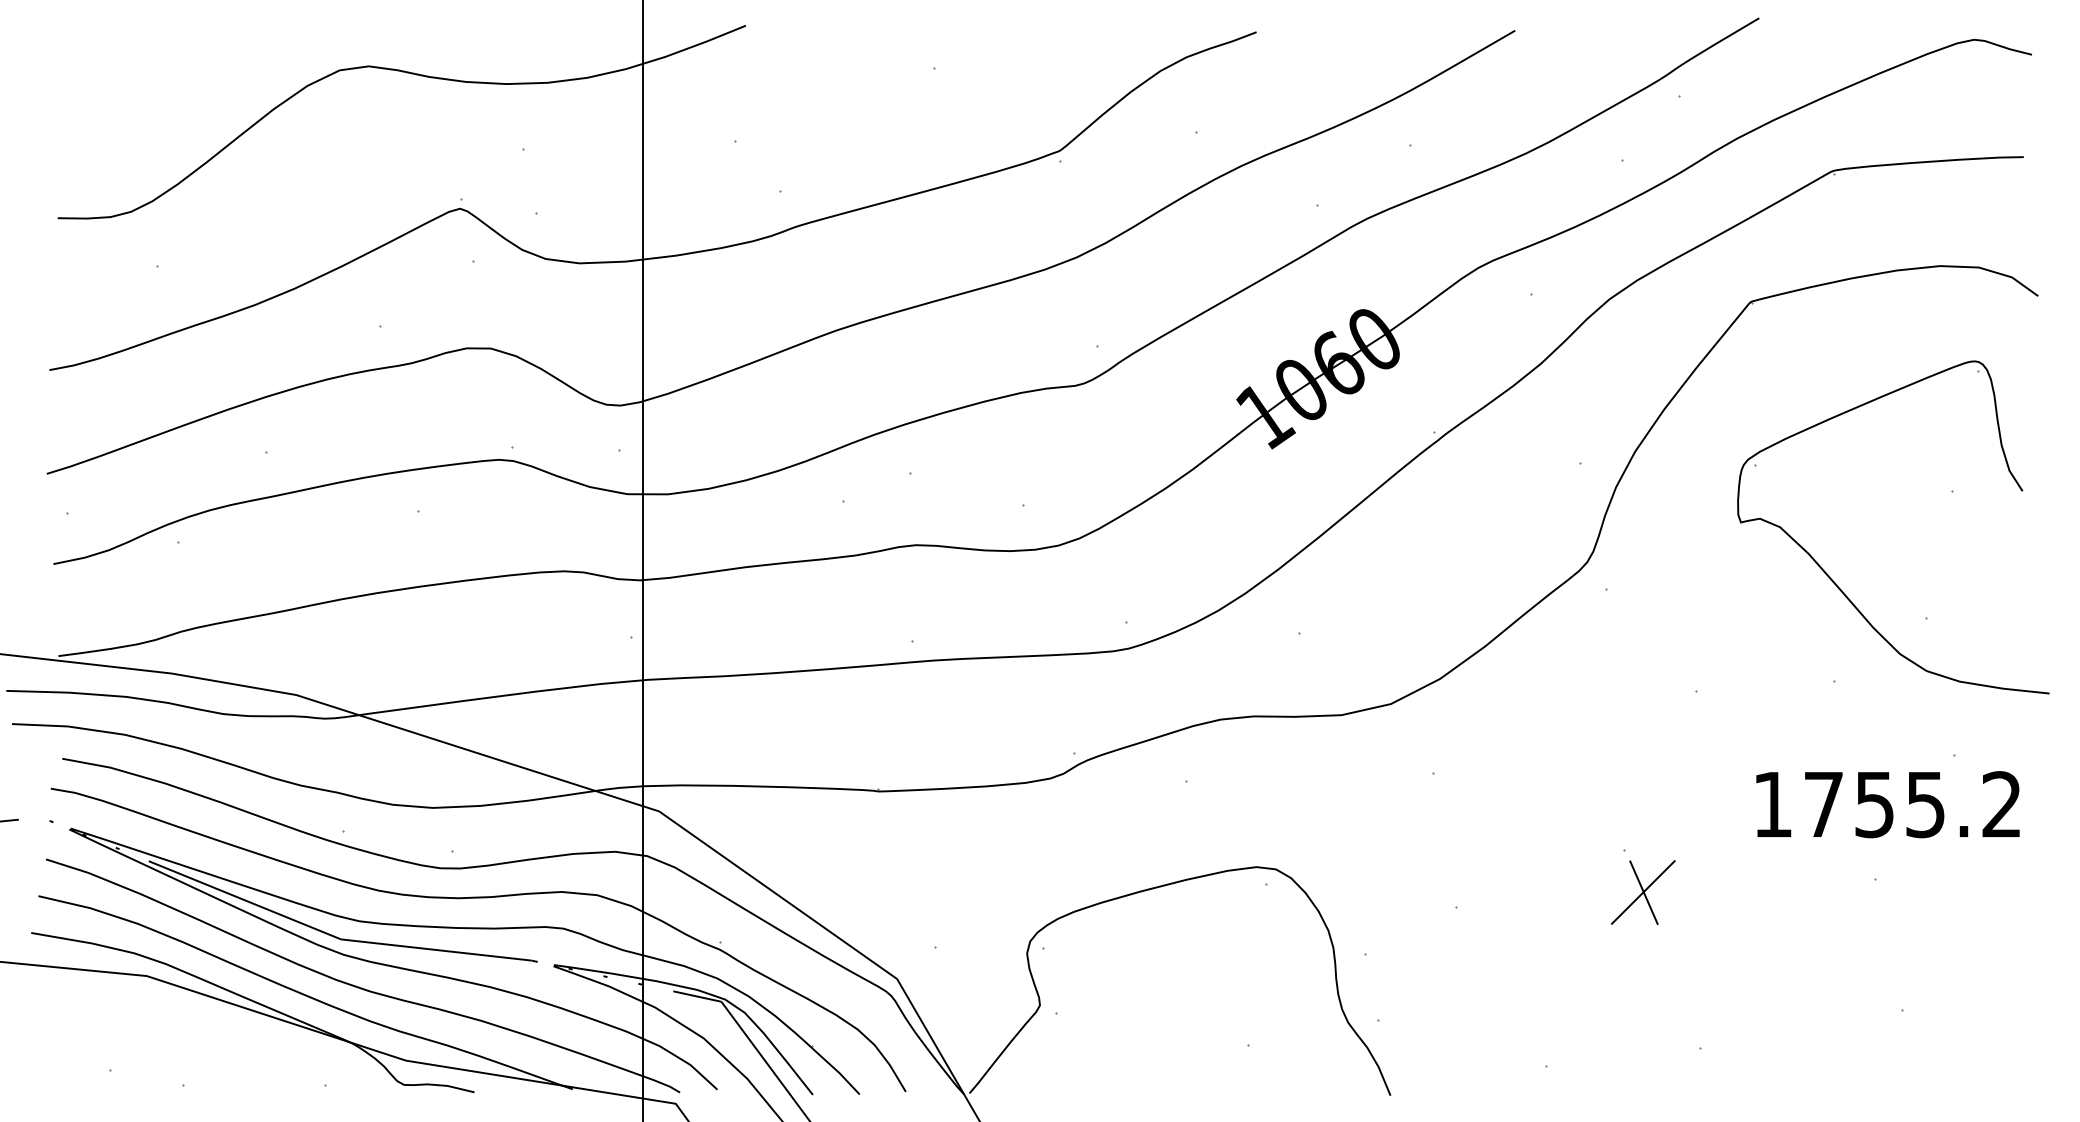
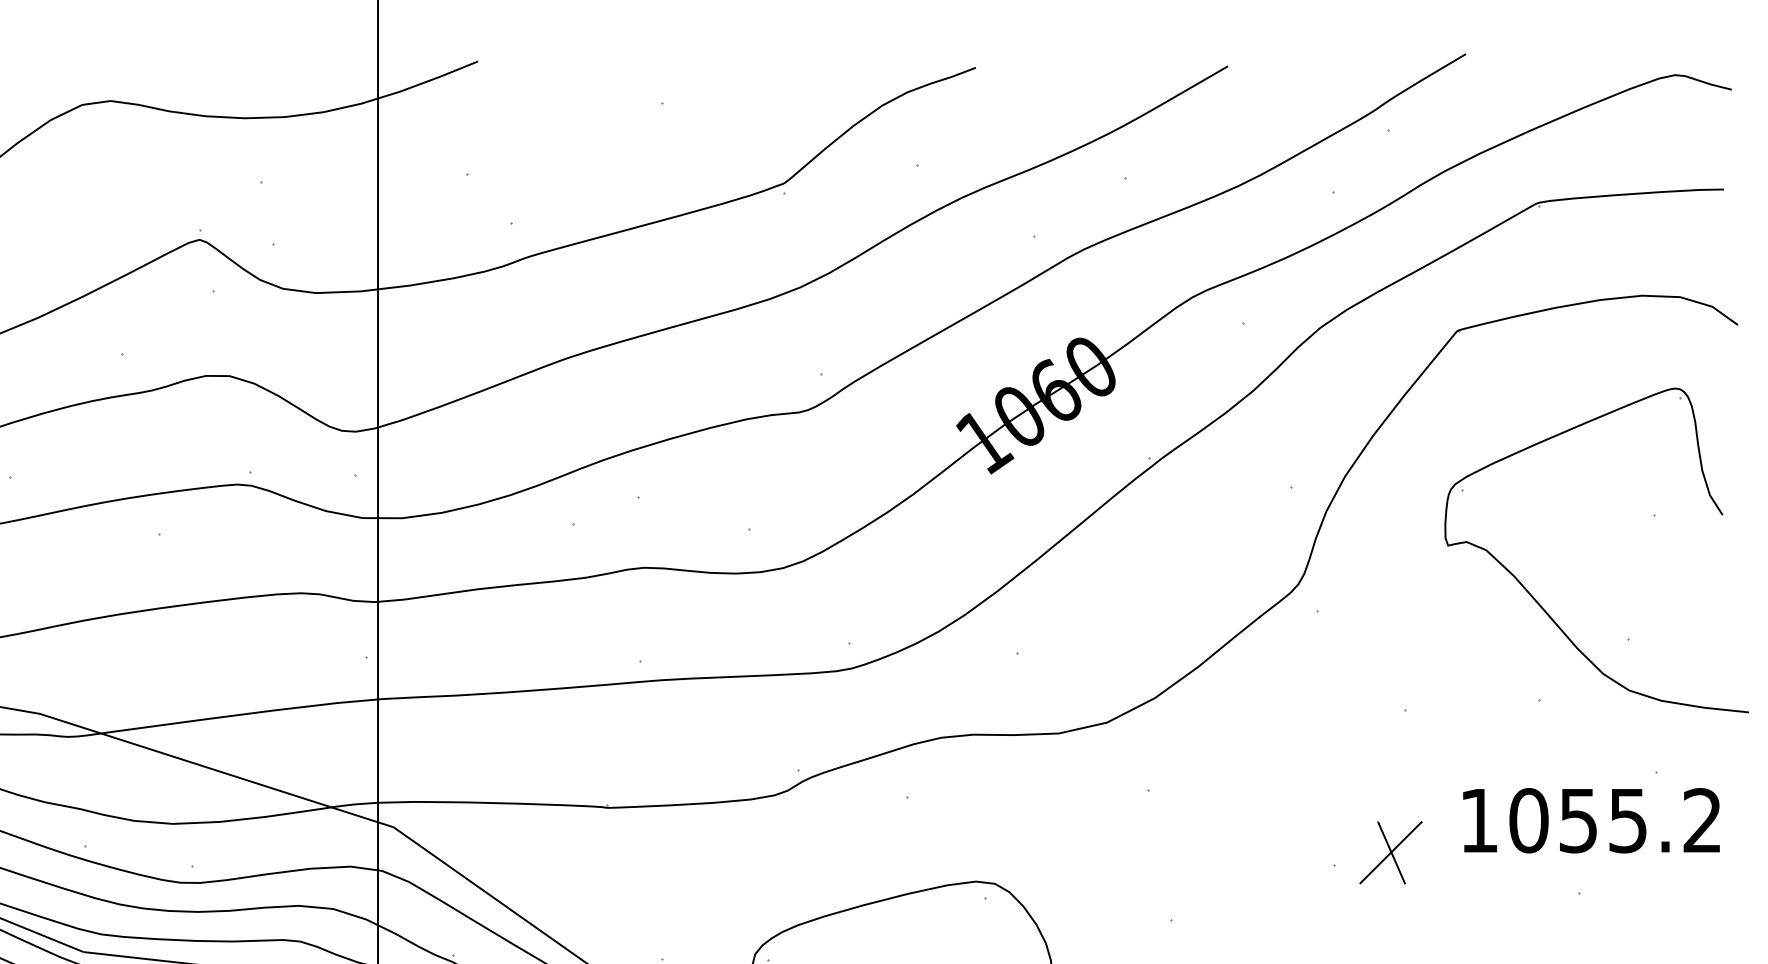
text: (1823, 804) -> (1528, 820), 1755.2 -> 1055.2
part: (1643, 892) -> (1391, 852), moved

